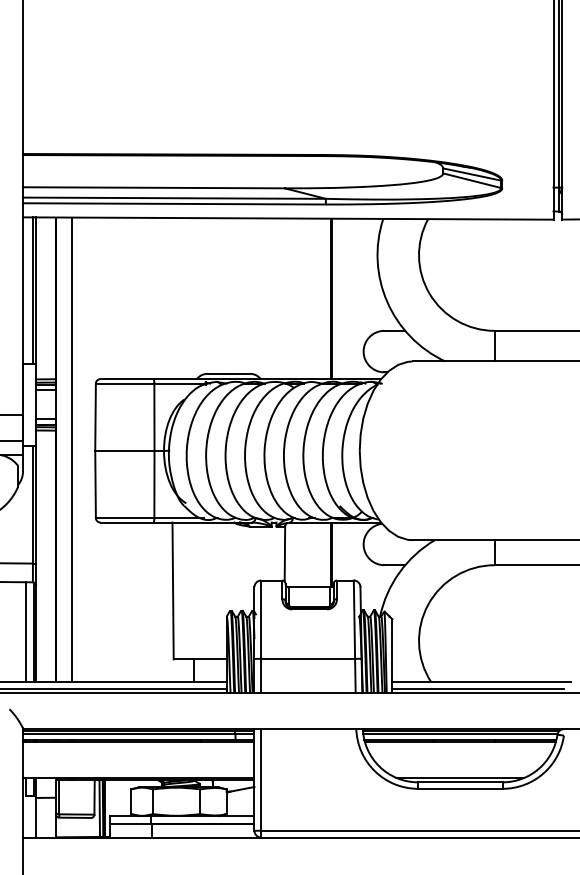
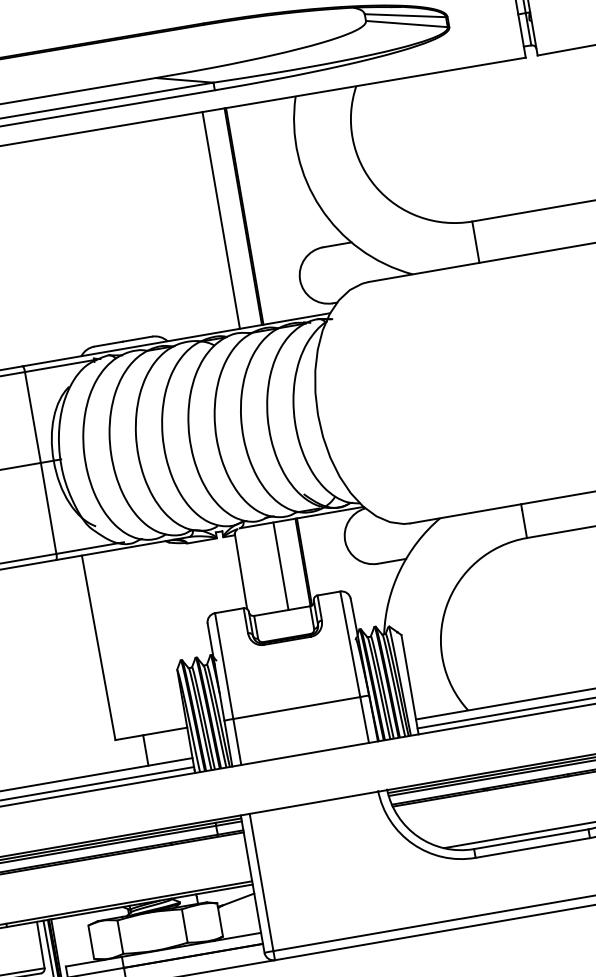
line: (314, 298) -> (221, 219), added
line: (314, 554) -> (281, 565), added

